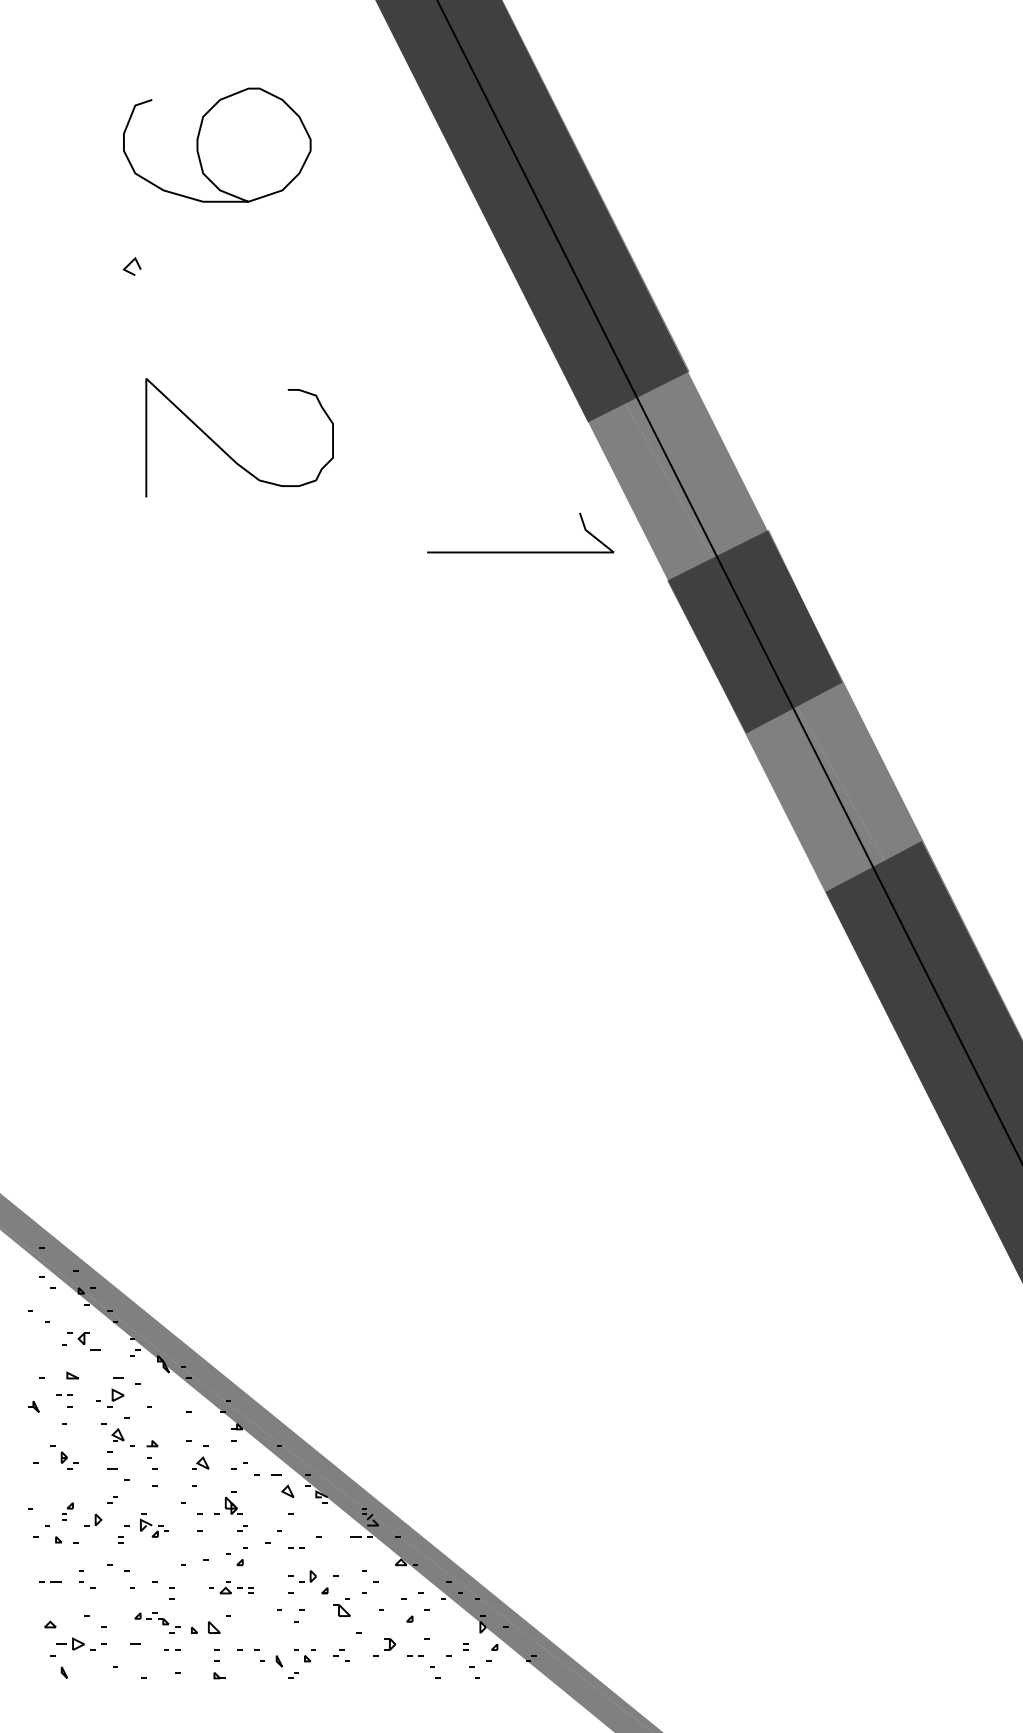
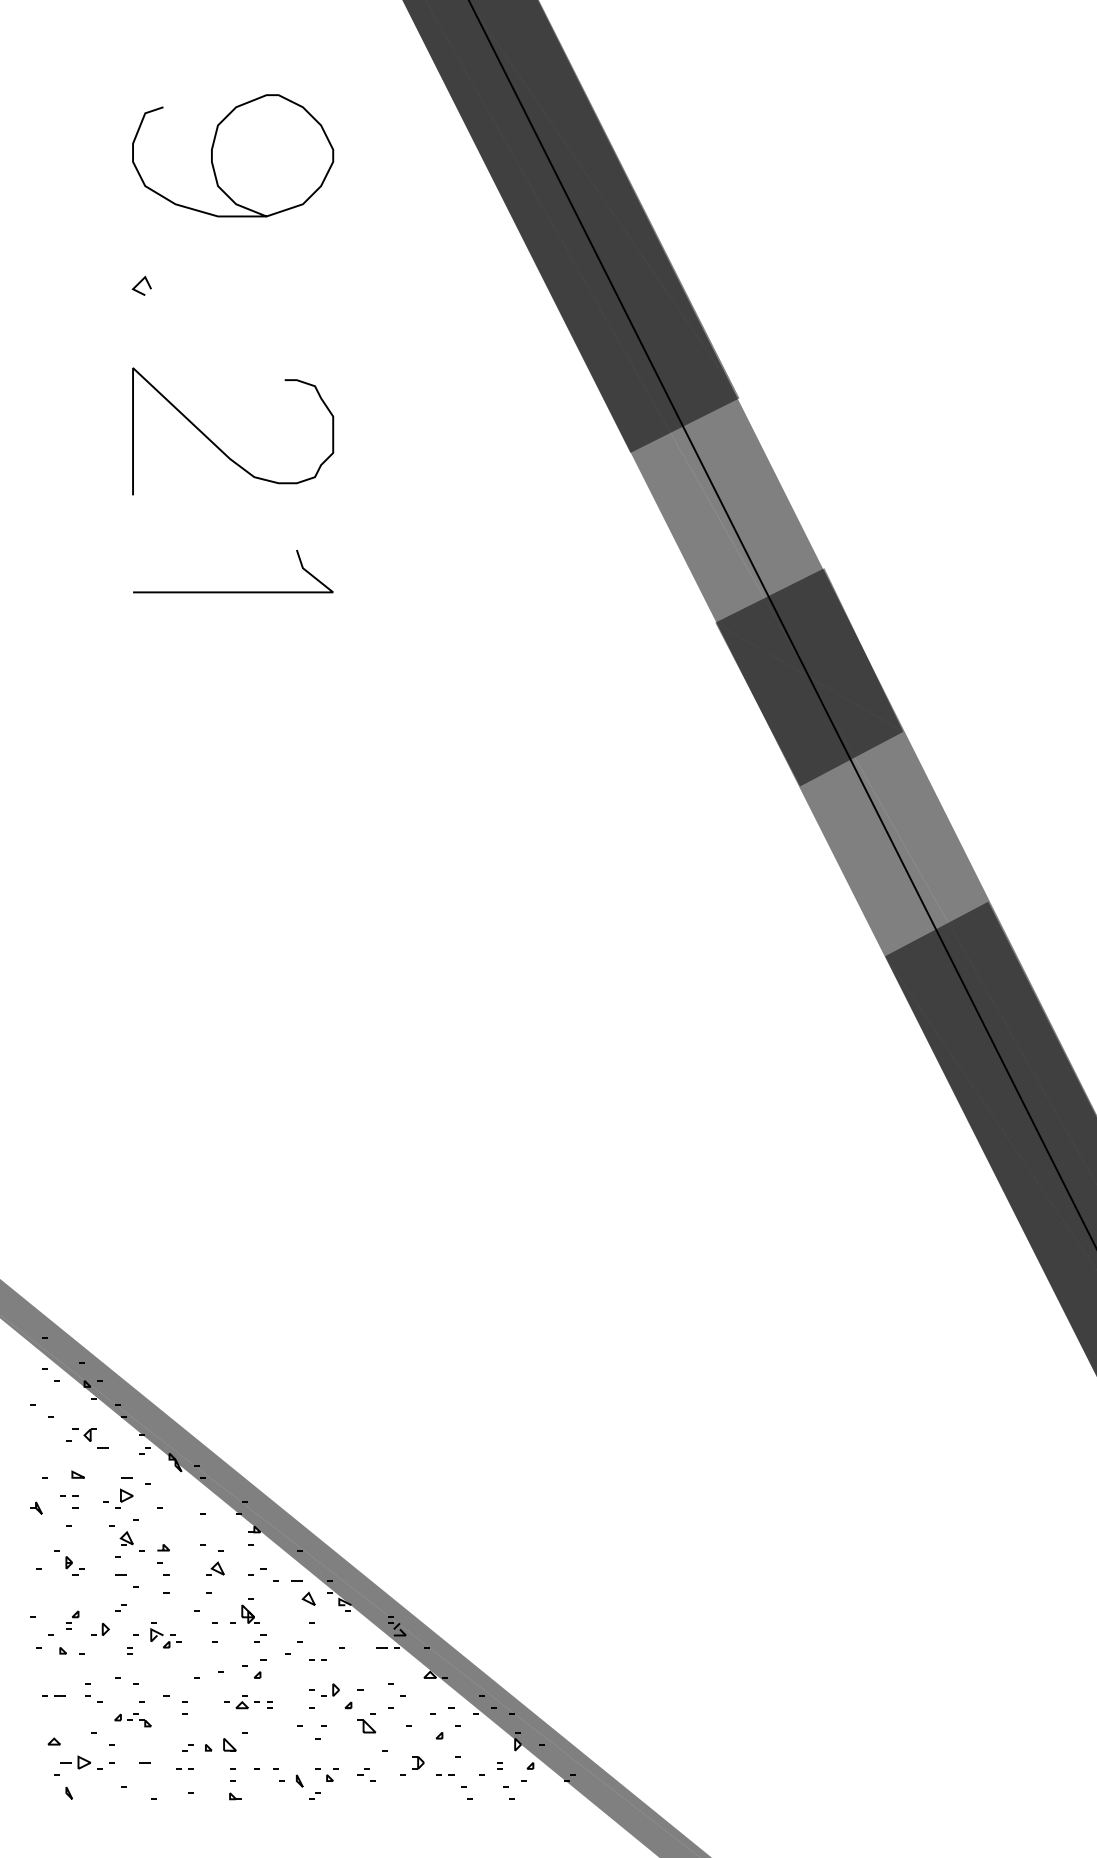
curve: (226, 451) -> (218, 446), moved
line: (520, 551) -> (233, 591), moved
part: (151, 1618) -> (132, 1720), moved

